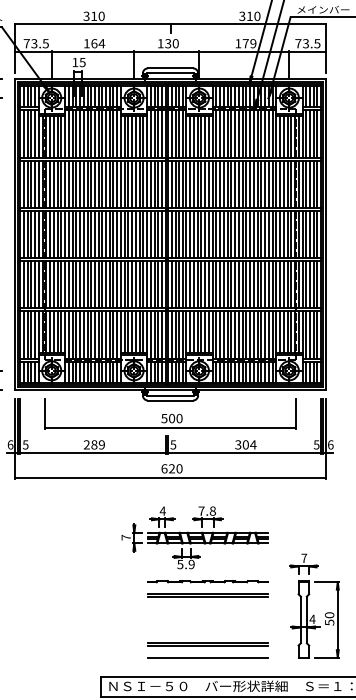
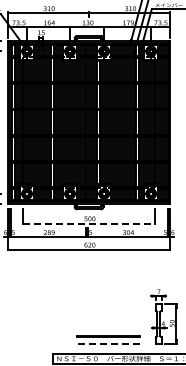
line: (171, 427) -> (89, 223), solid -> dashed
part: (194, 551) -> (101, 288), removed
line: (207, 657) -> (108, 343), solid -> dashed

